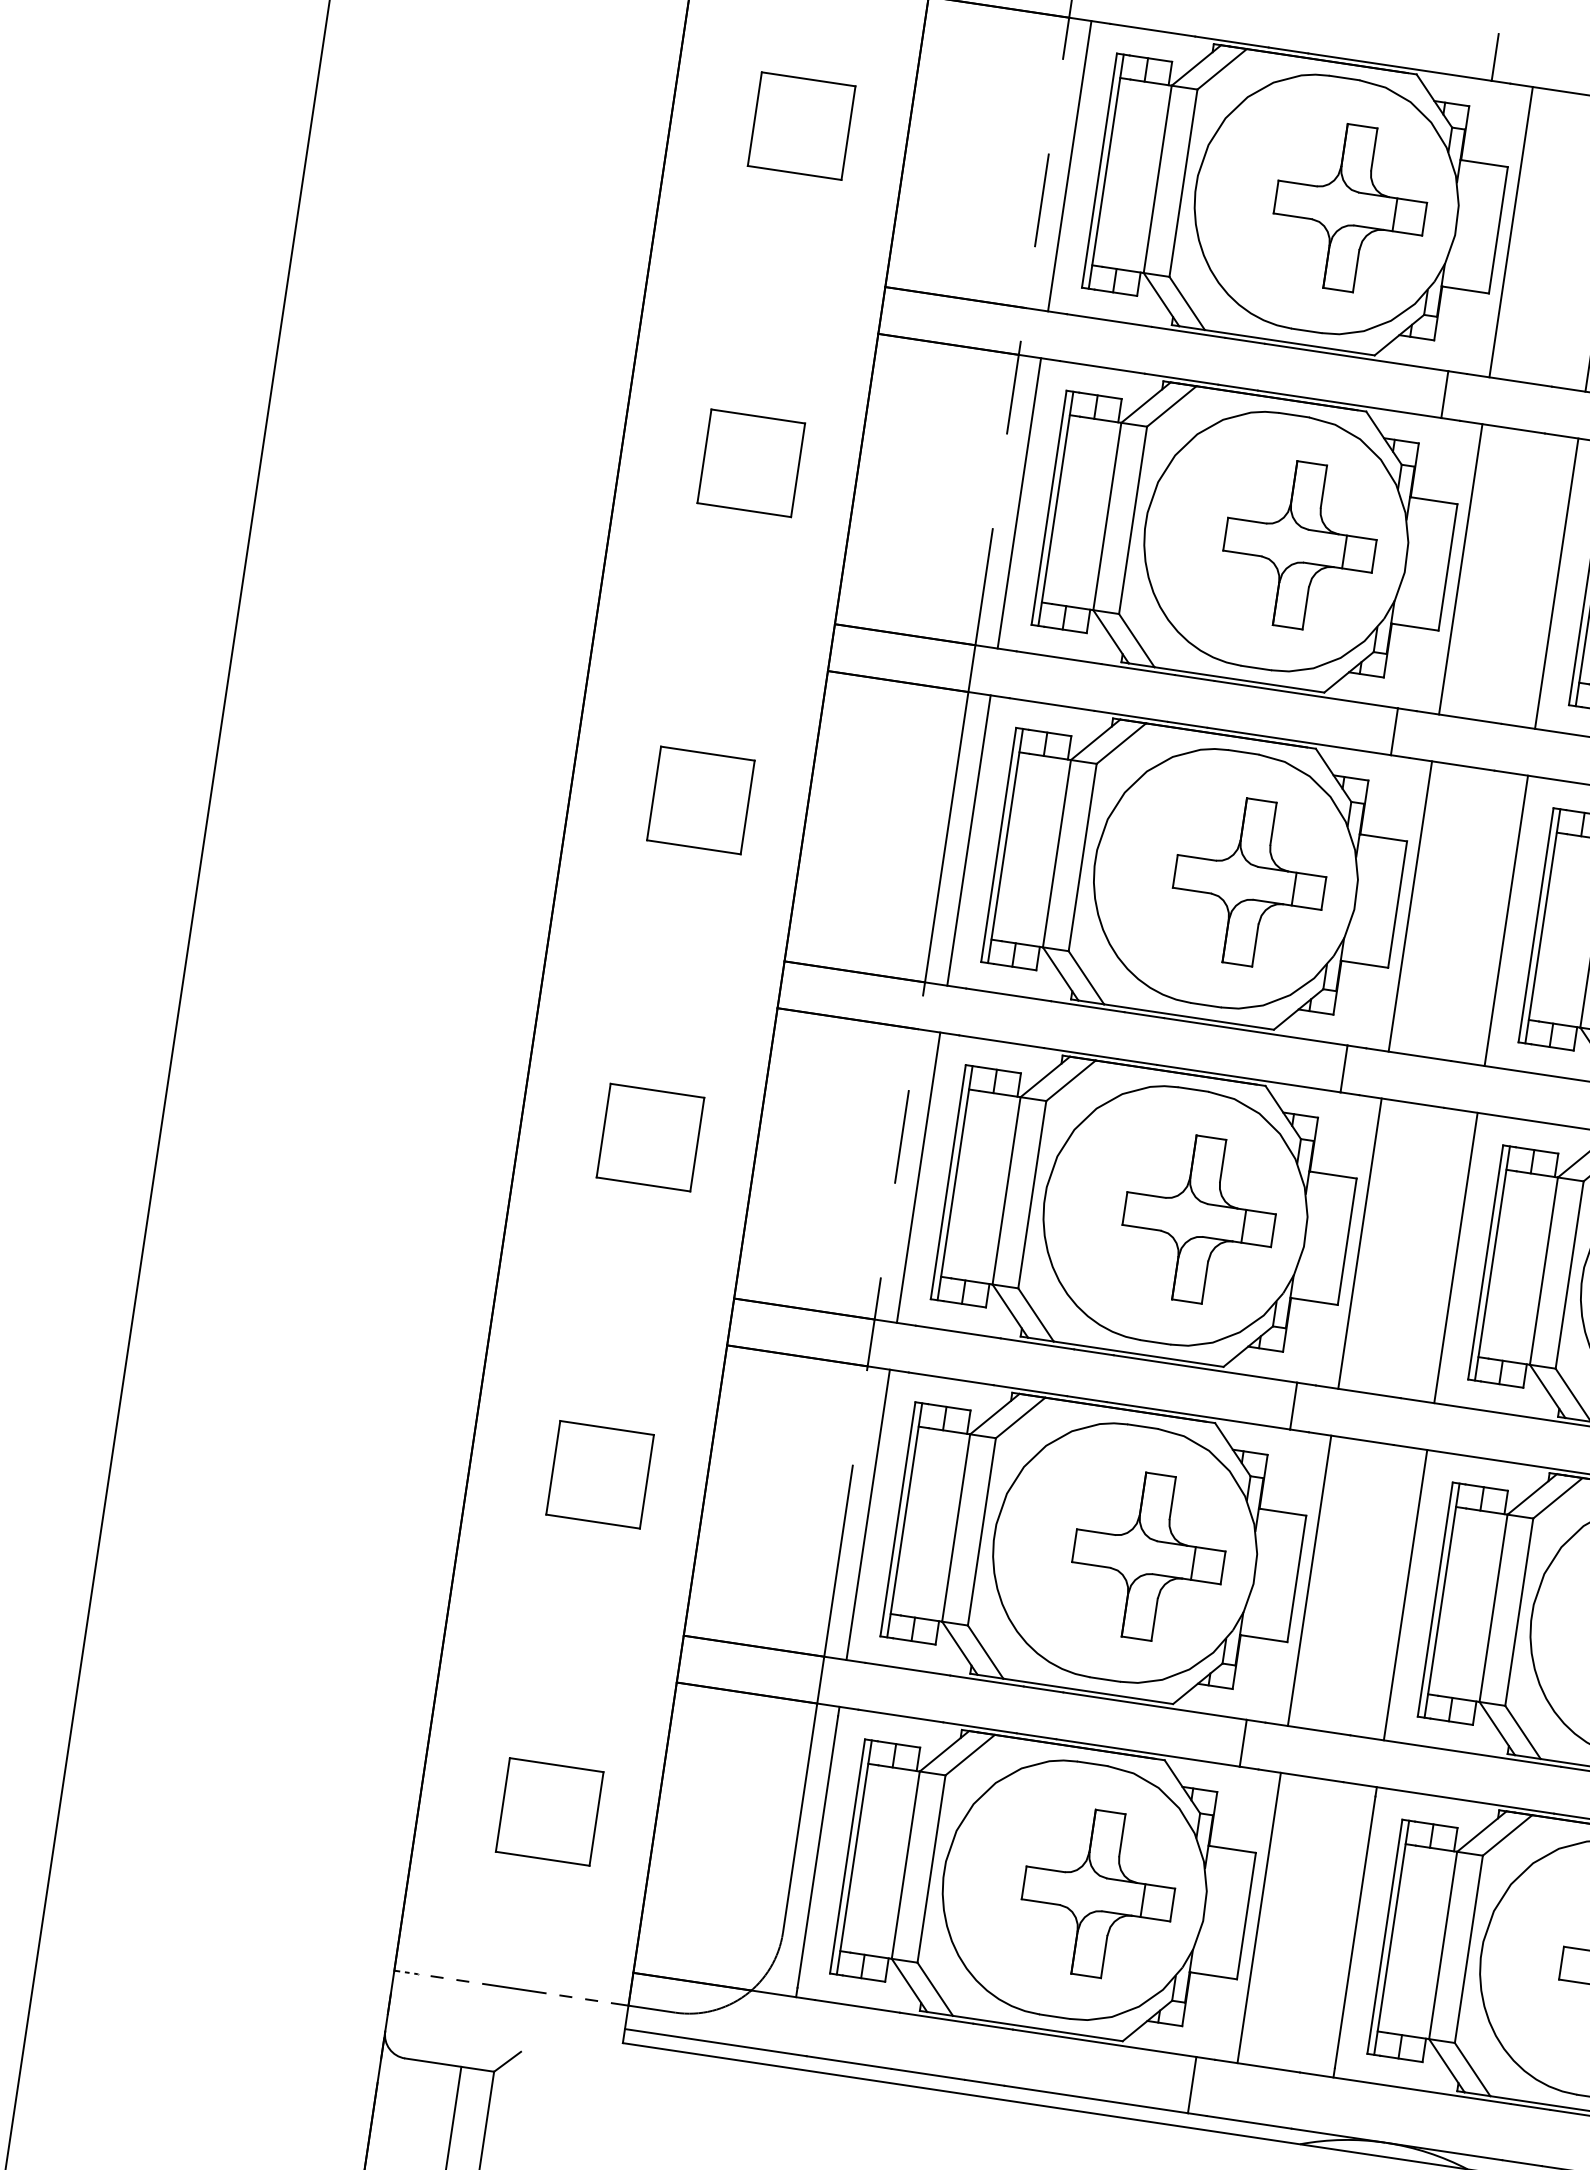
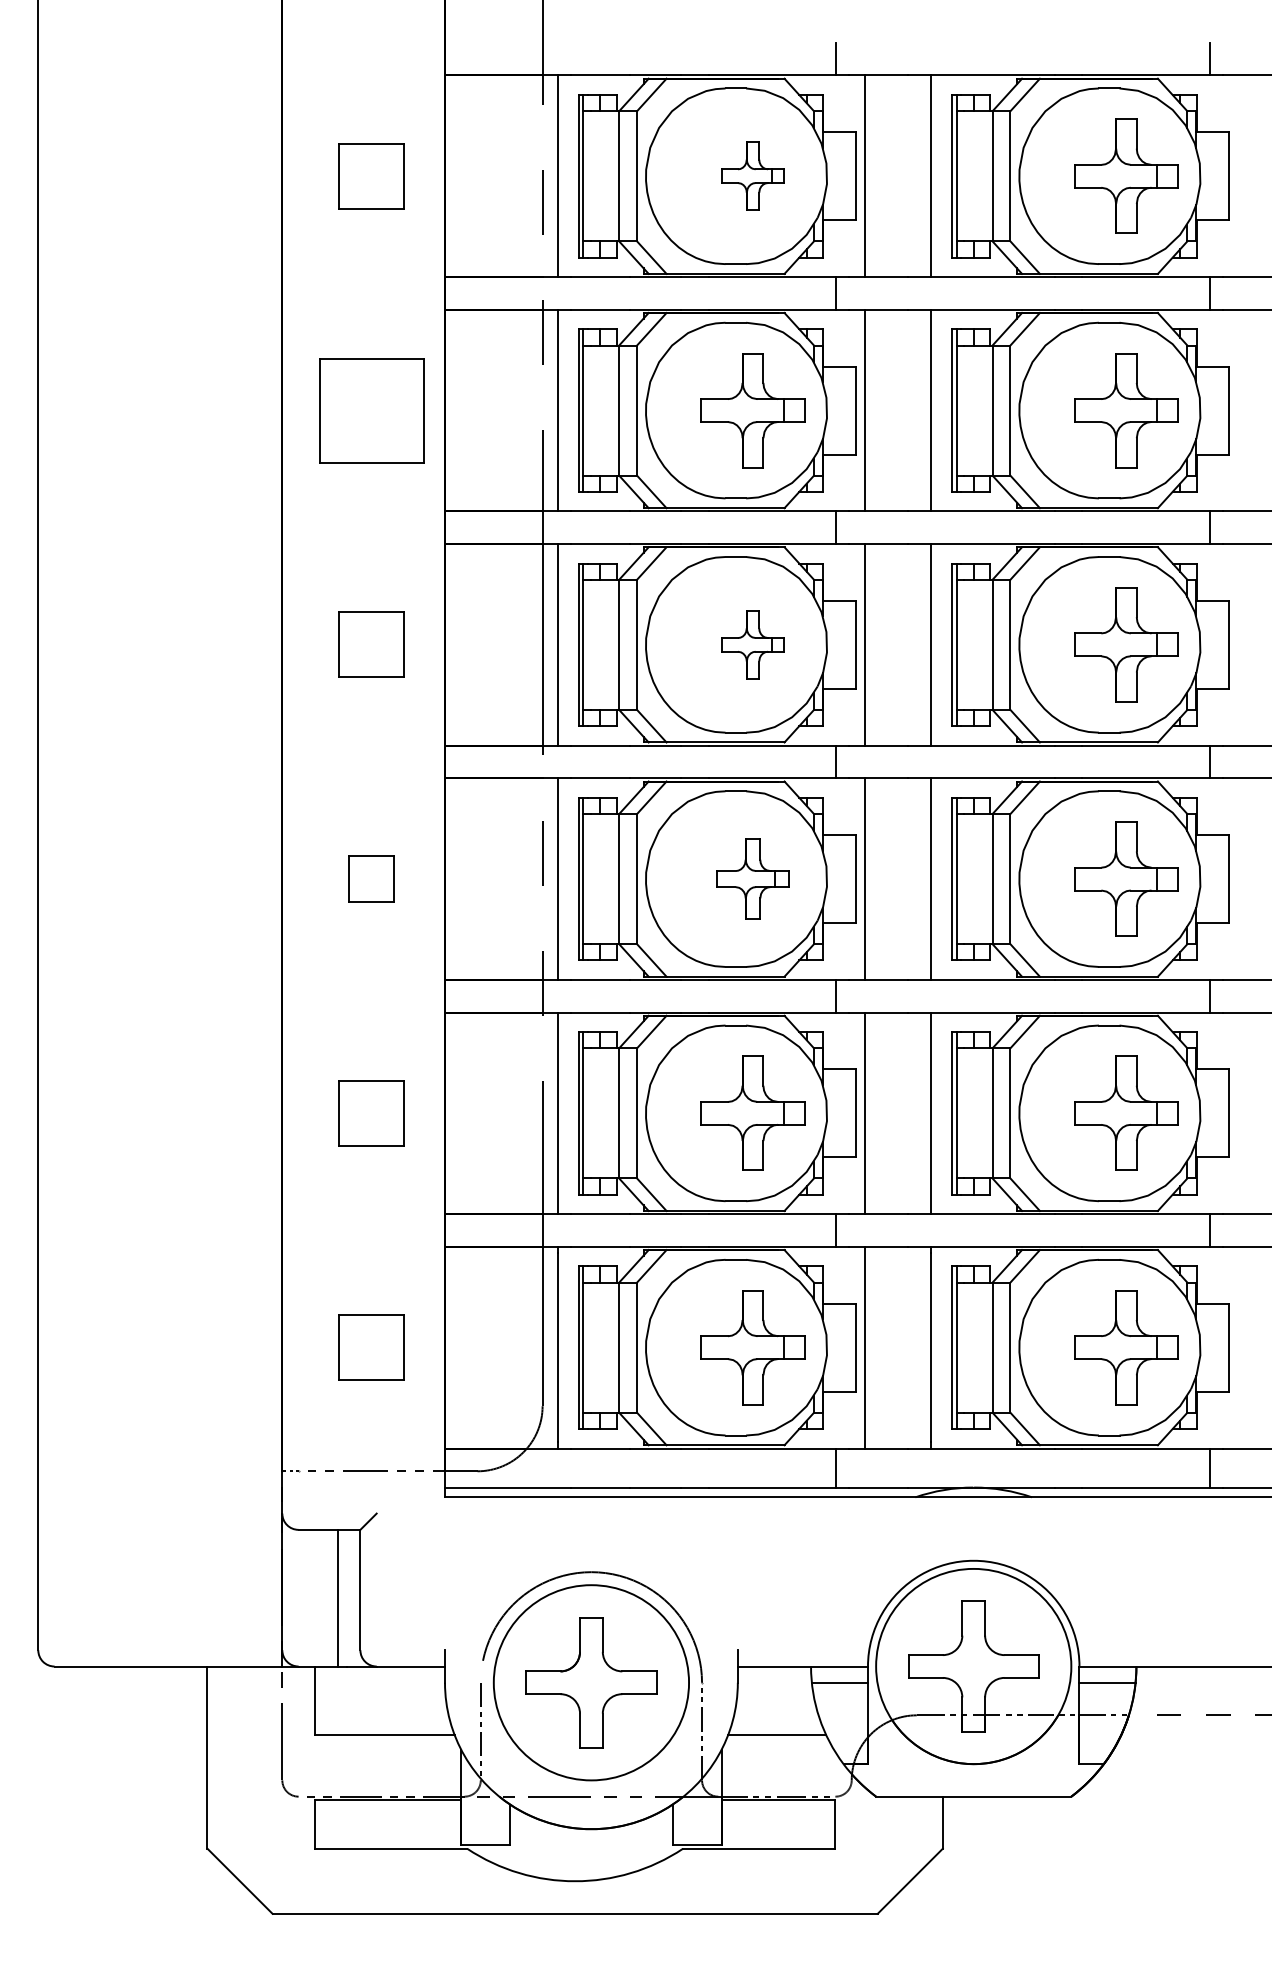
part: (1349, 206) -> (752, 175), size x0.6
part: (750, 463) -> (371, 410), size x1.6
part: (1248, 881) -> (752, 644), size x0.6
part: (649, 1138) -> (371, 879), size x0.7
part: (1198, 1218) -> (752, 878), size x0.7

